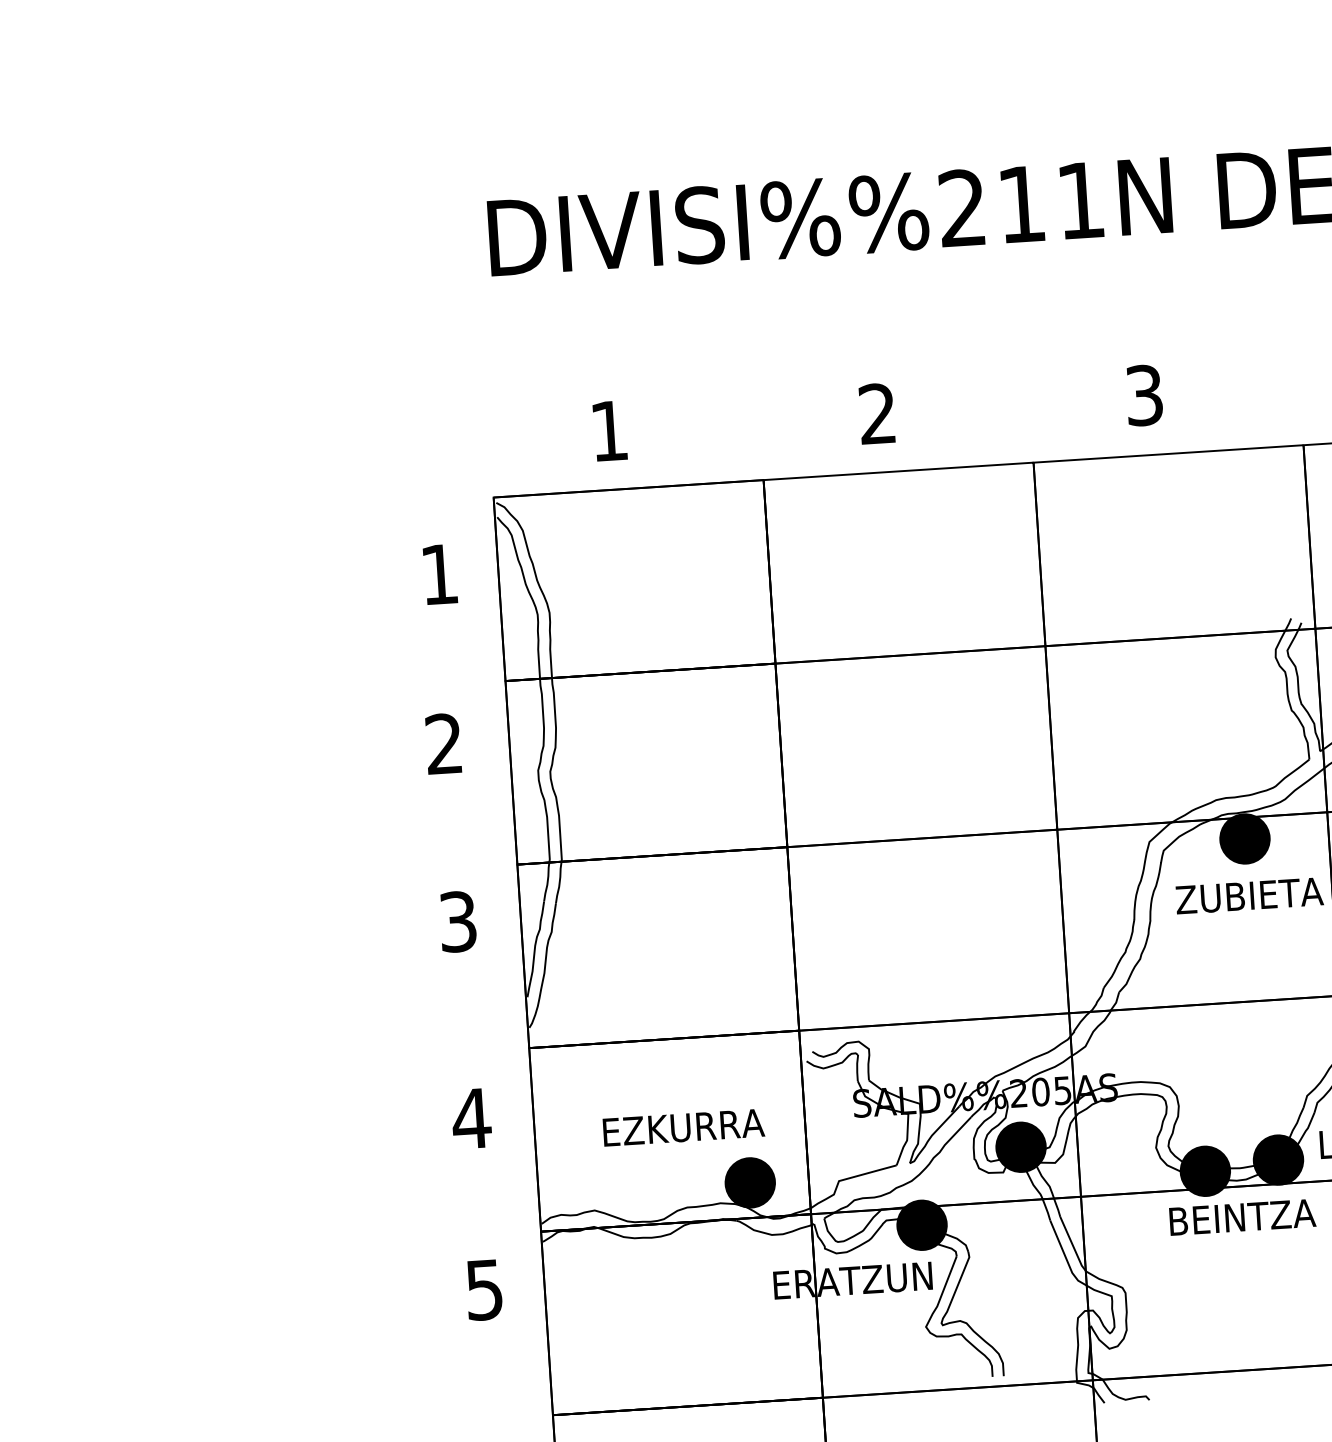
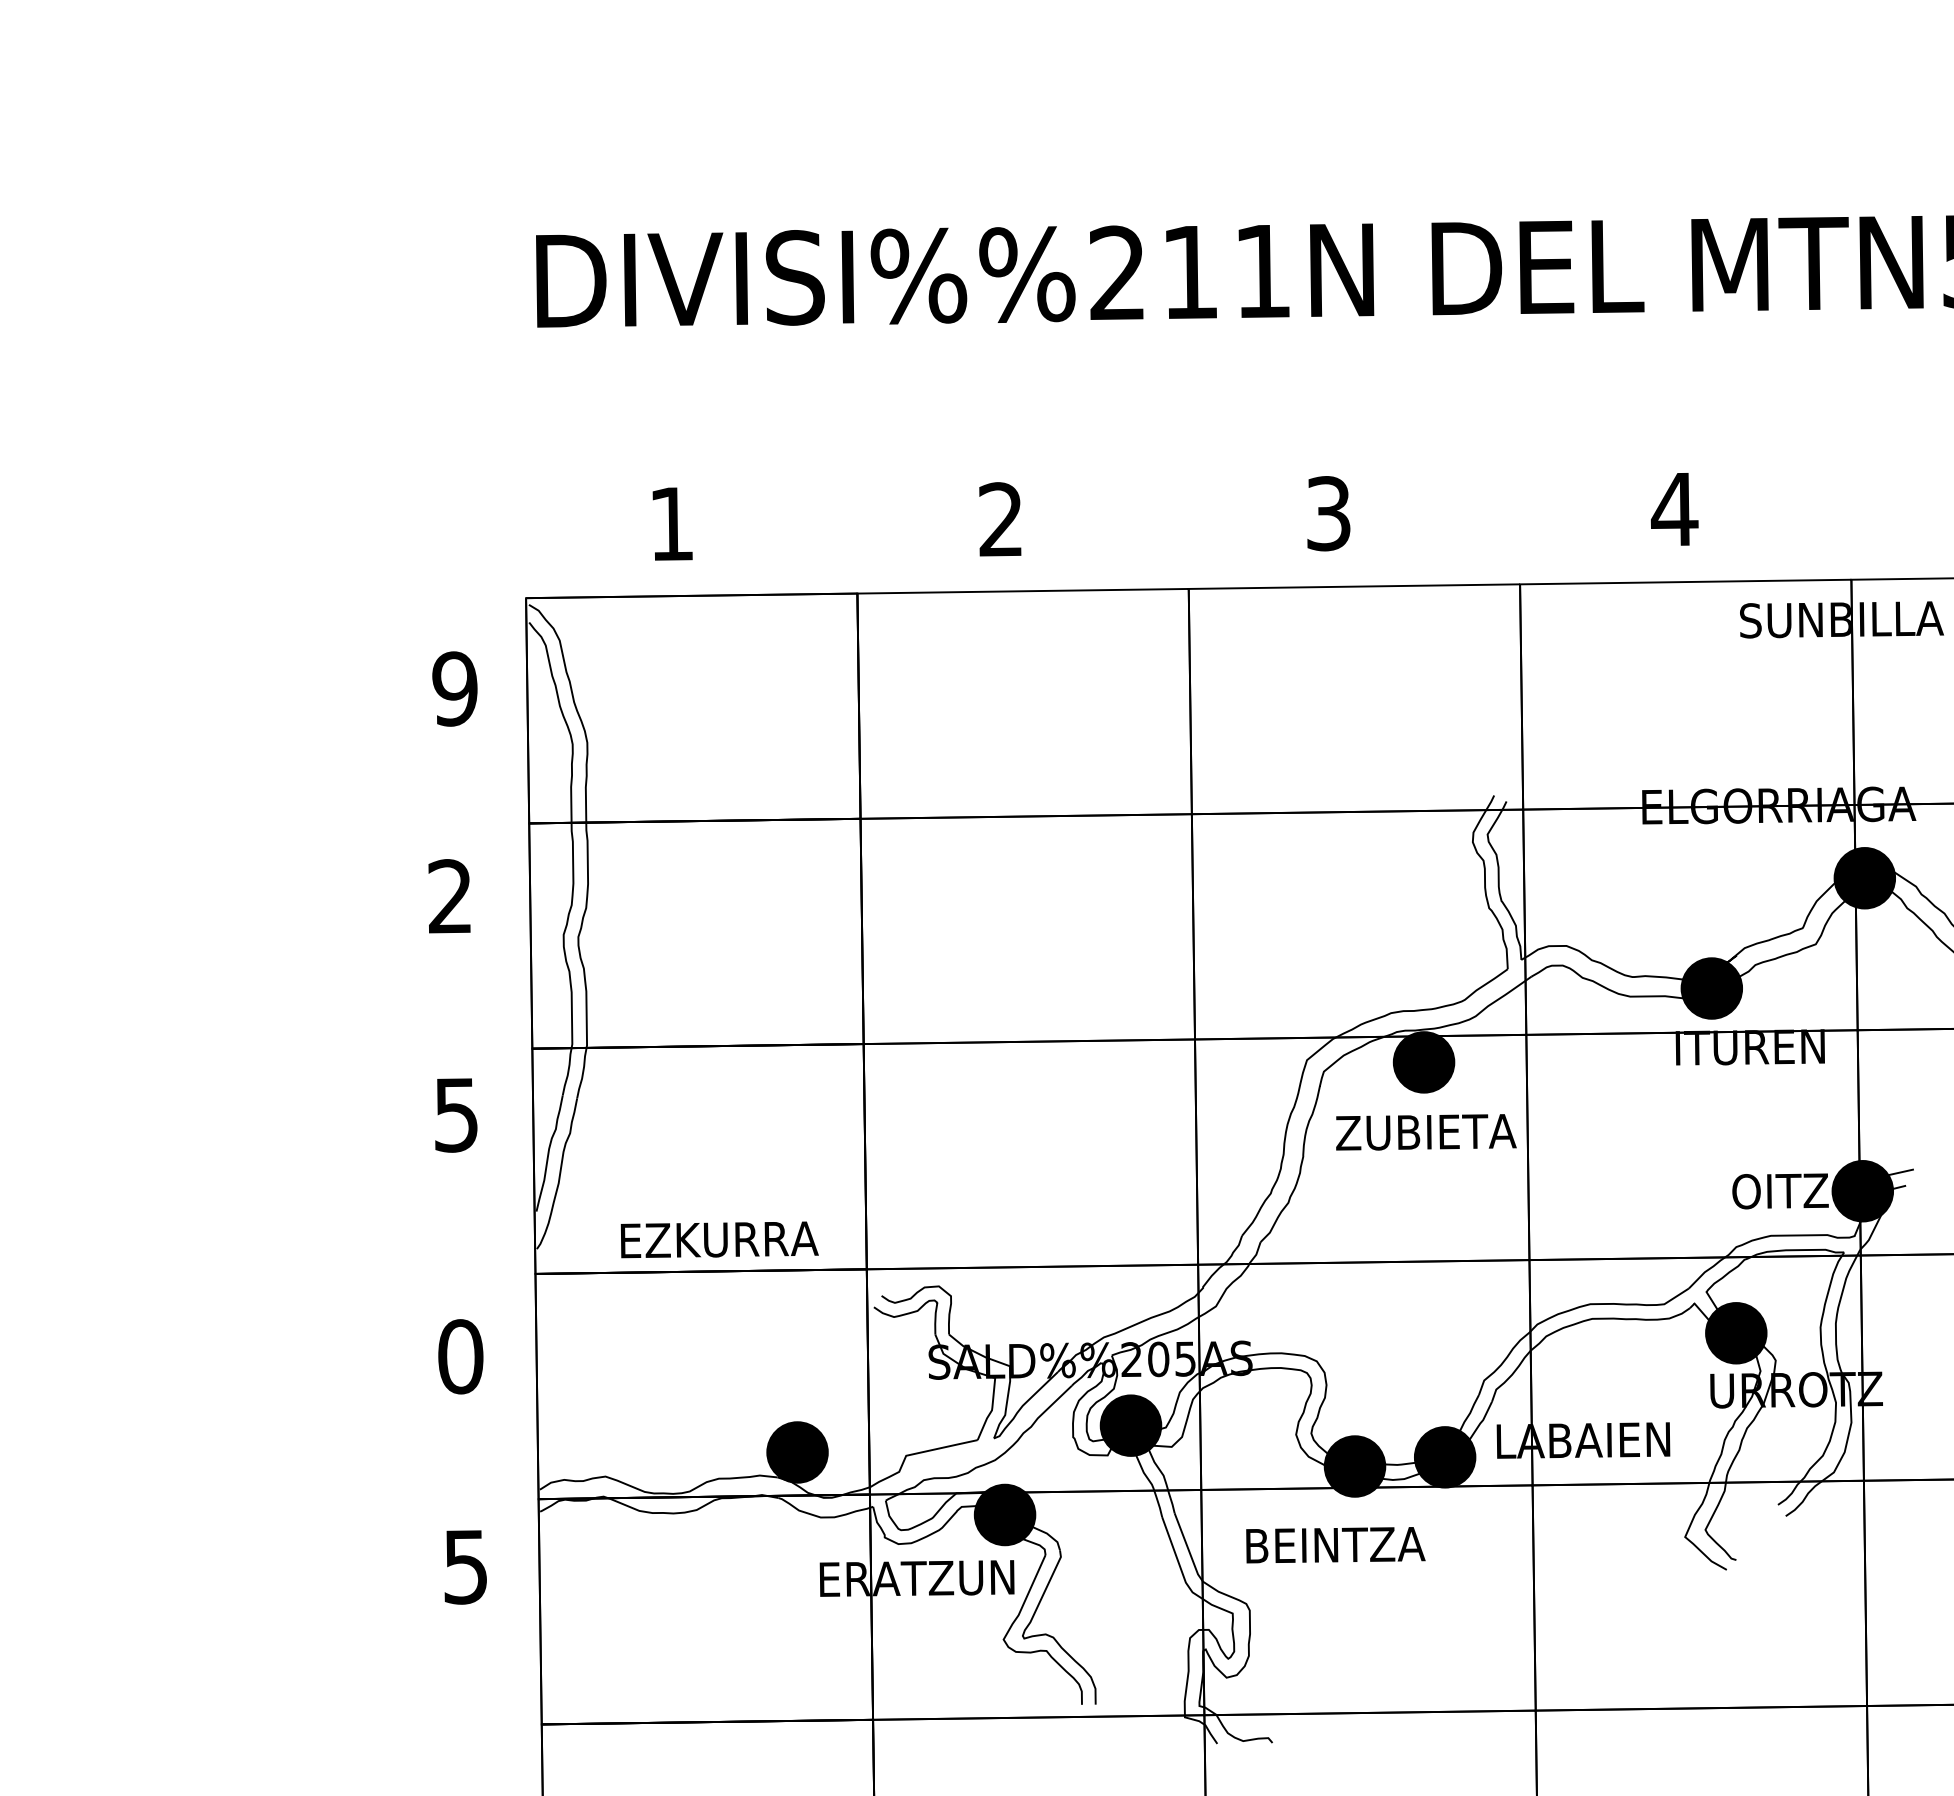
text: (439, 574) -> (454, 688), 1 -> 9
text: (458, 921) -> (456, 1114), 3 -> 5
text: (471, 1118) -> (460, 1356), 4 -> 0
text: (683, 1127) -> (719, 1239), moved
text: (1242, 1217) -> (1335, 1545), moved

